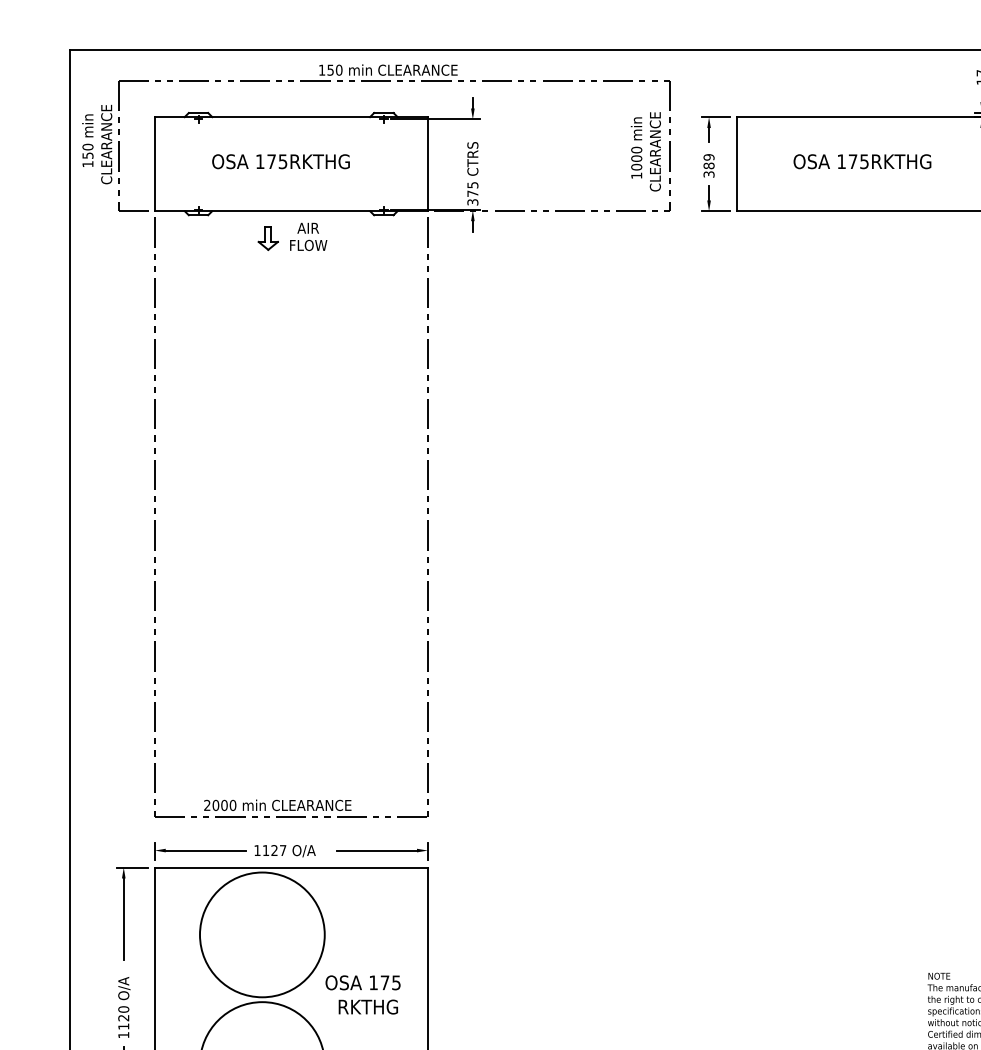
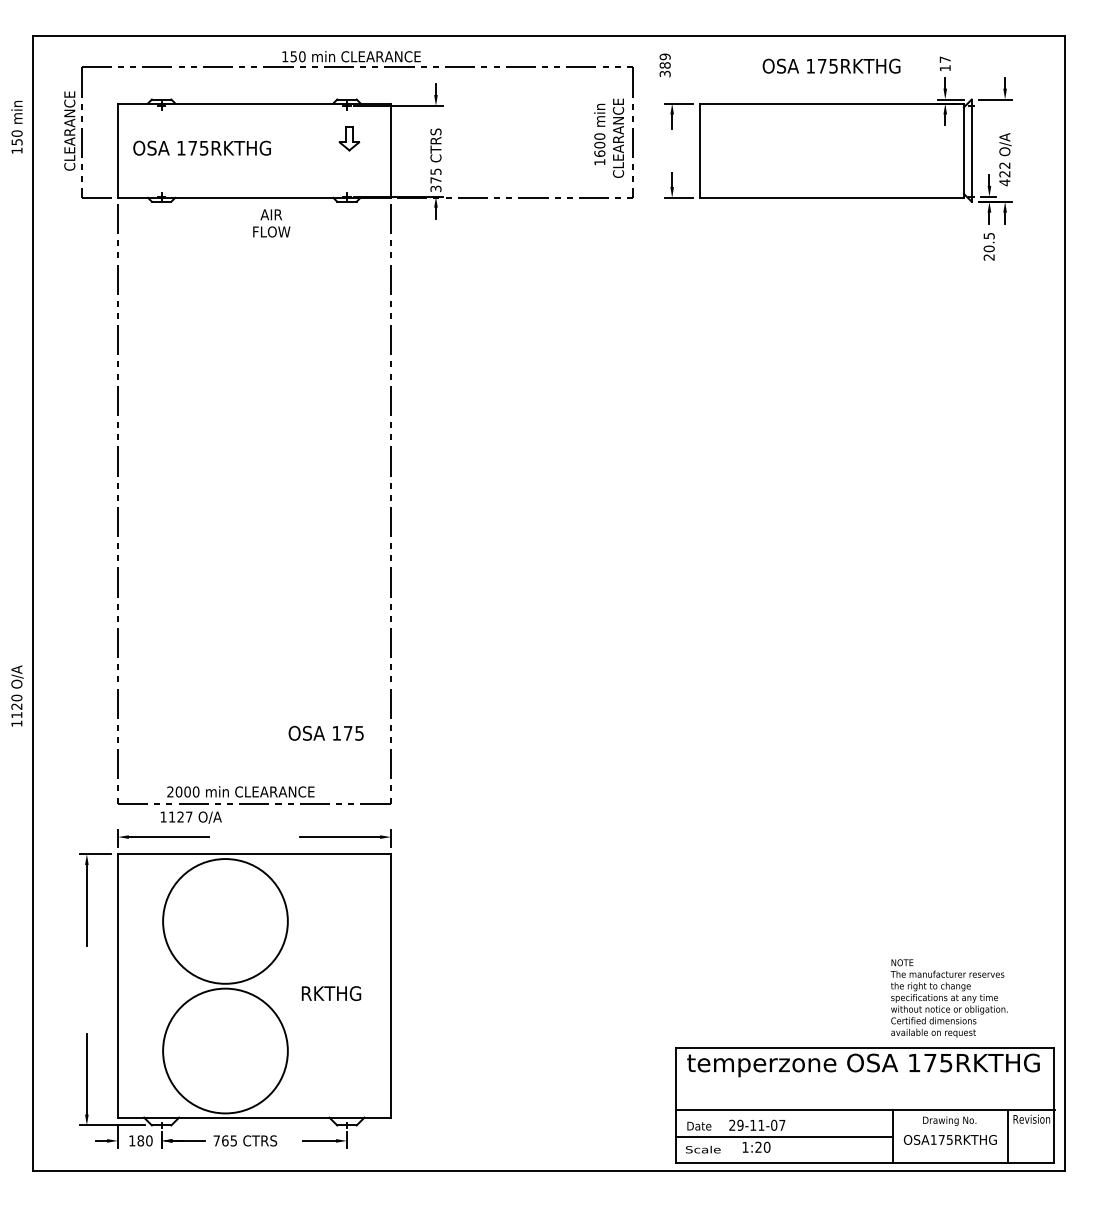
text: (87, 139) -> (16, 126), moved
text: (280, 160) -> (201, 147), moved
text: (862, 160) -> (831, 65), moved
text: (708, 165) -> (664, 65), moved
text: (636, 166) -> (599, 153), 1000 -> 1600
part: (268, 237) -> (349, 138), moved
text: (284, 850) -> (190, 817), moved
text: (362, 981) -> (325, 732), moved
text: (124, 1006) -> (17, 695), moved

